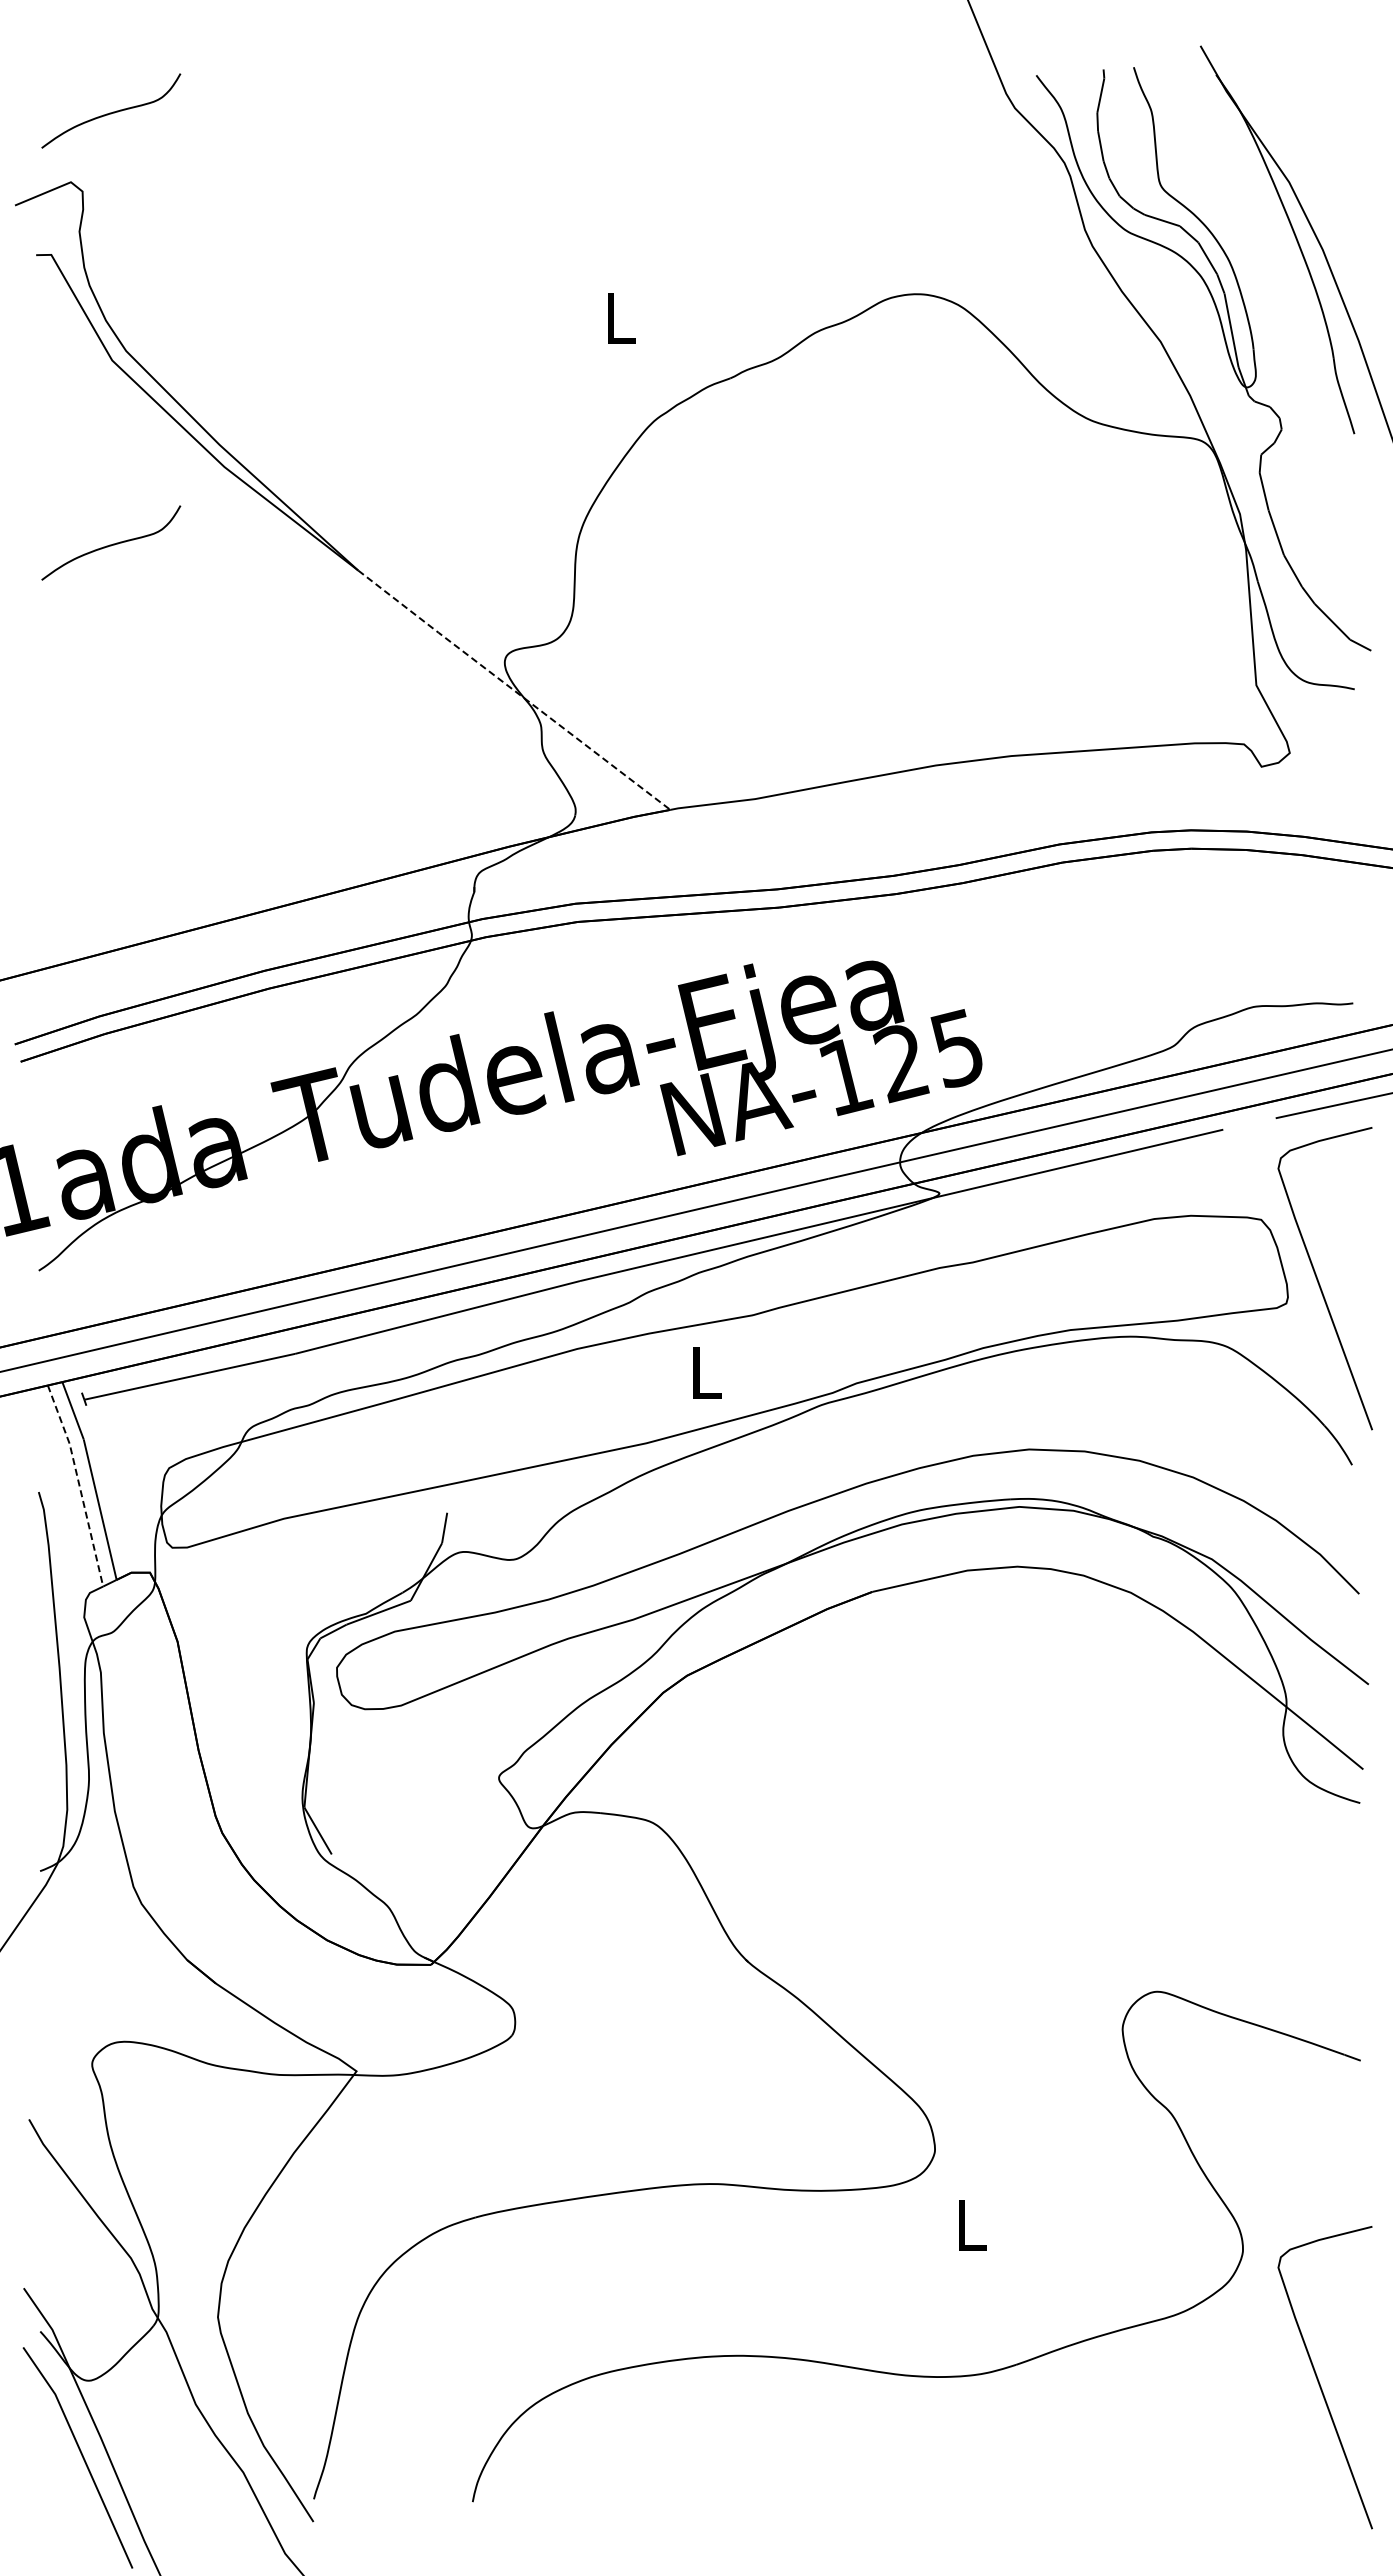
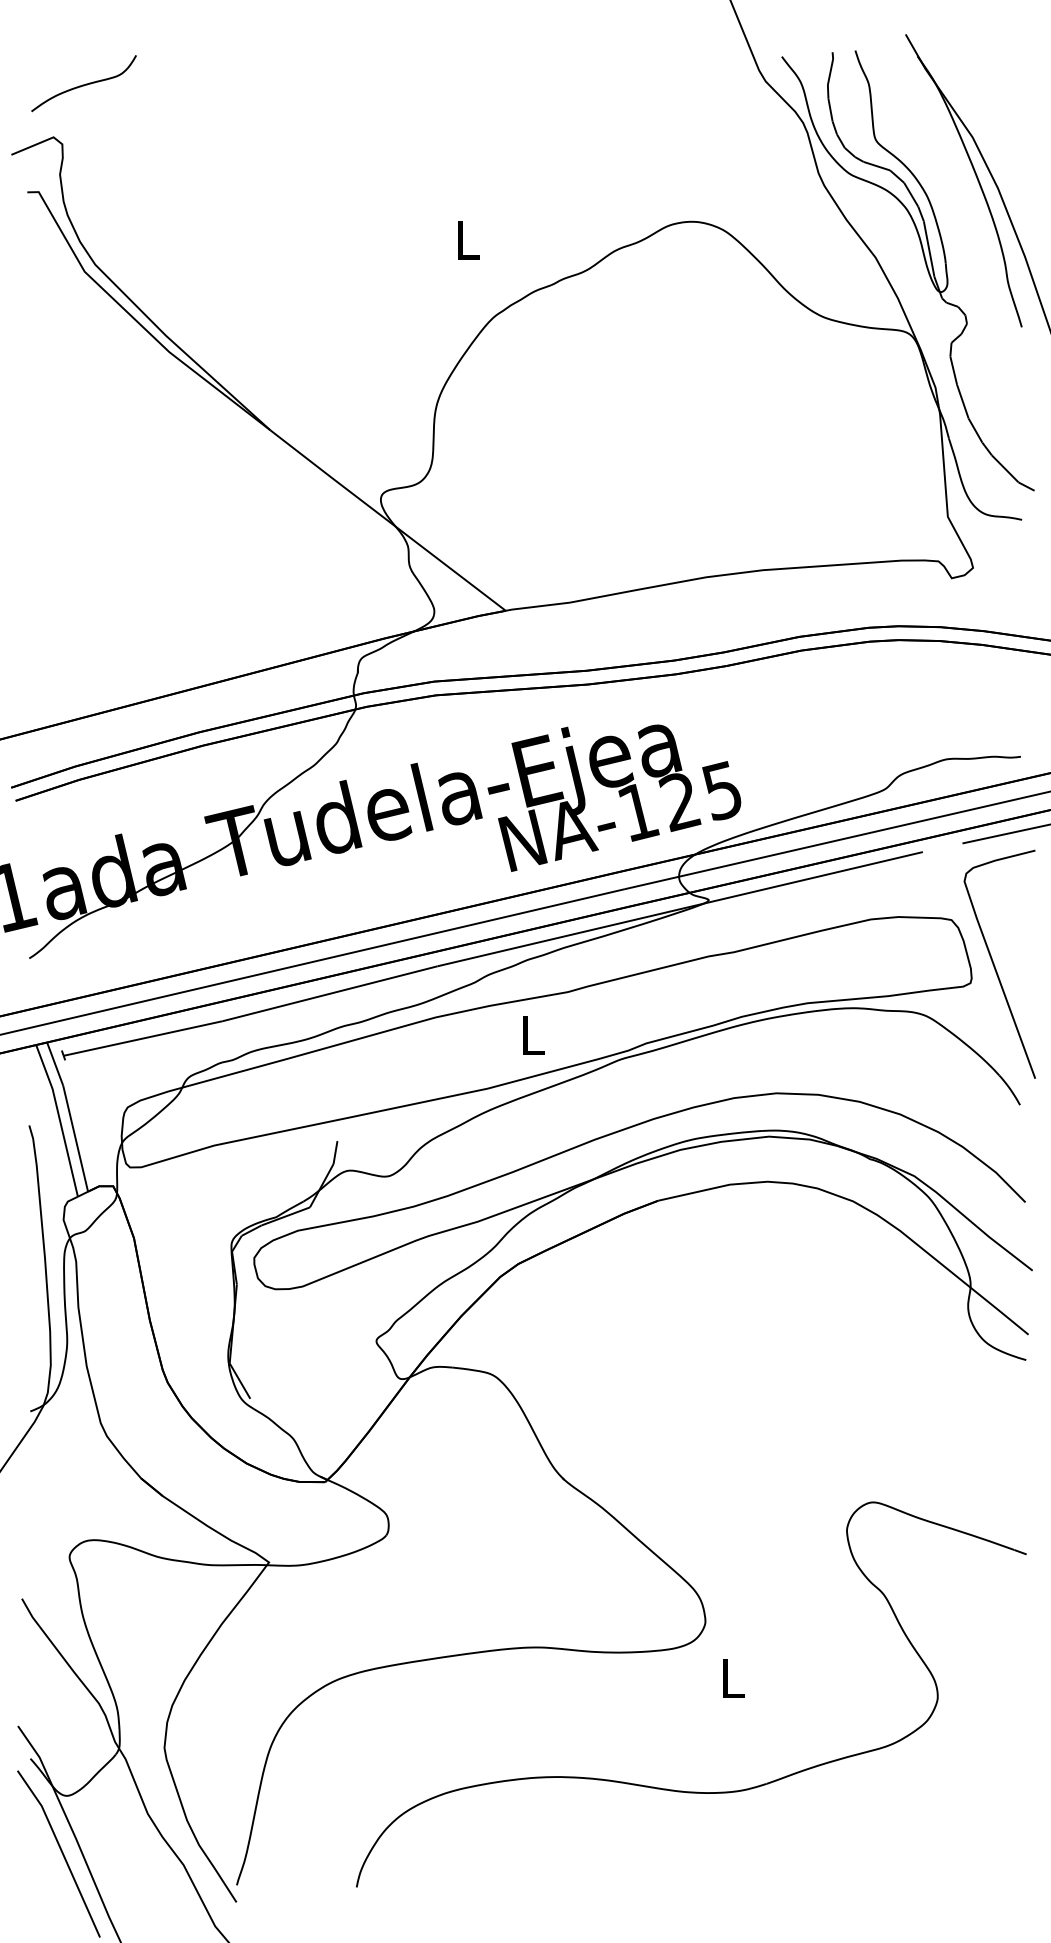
curve: (111, 544) -> (84, 410), removed
line: (514, 690) -> (388, 520), dashed -> solid
line: (79, 1484) -> (60, 1119), dashed -> solid
curve: (1318, 2378) -> (994, 1794), removed

